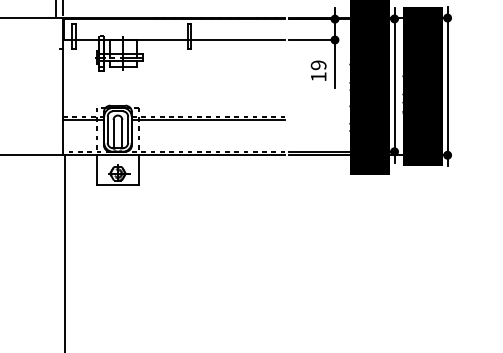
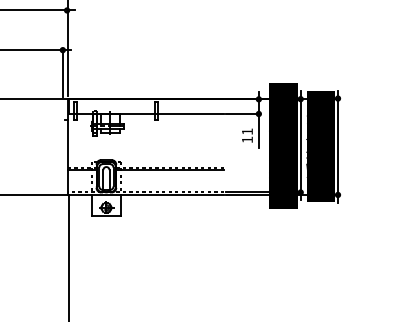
text: (318, 64) -> (247, 131), 19 -> 11

